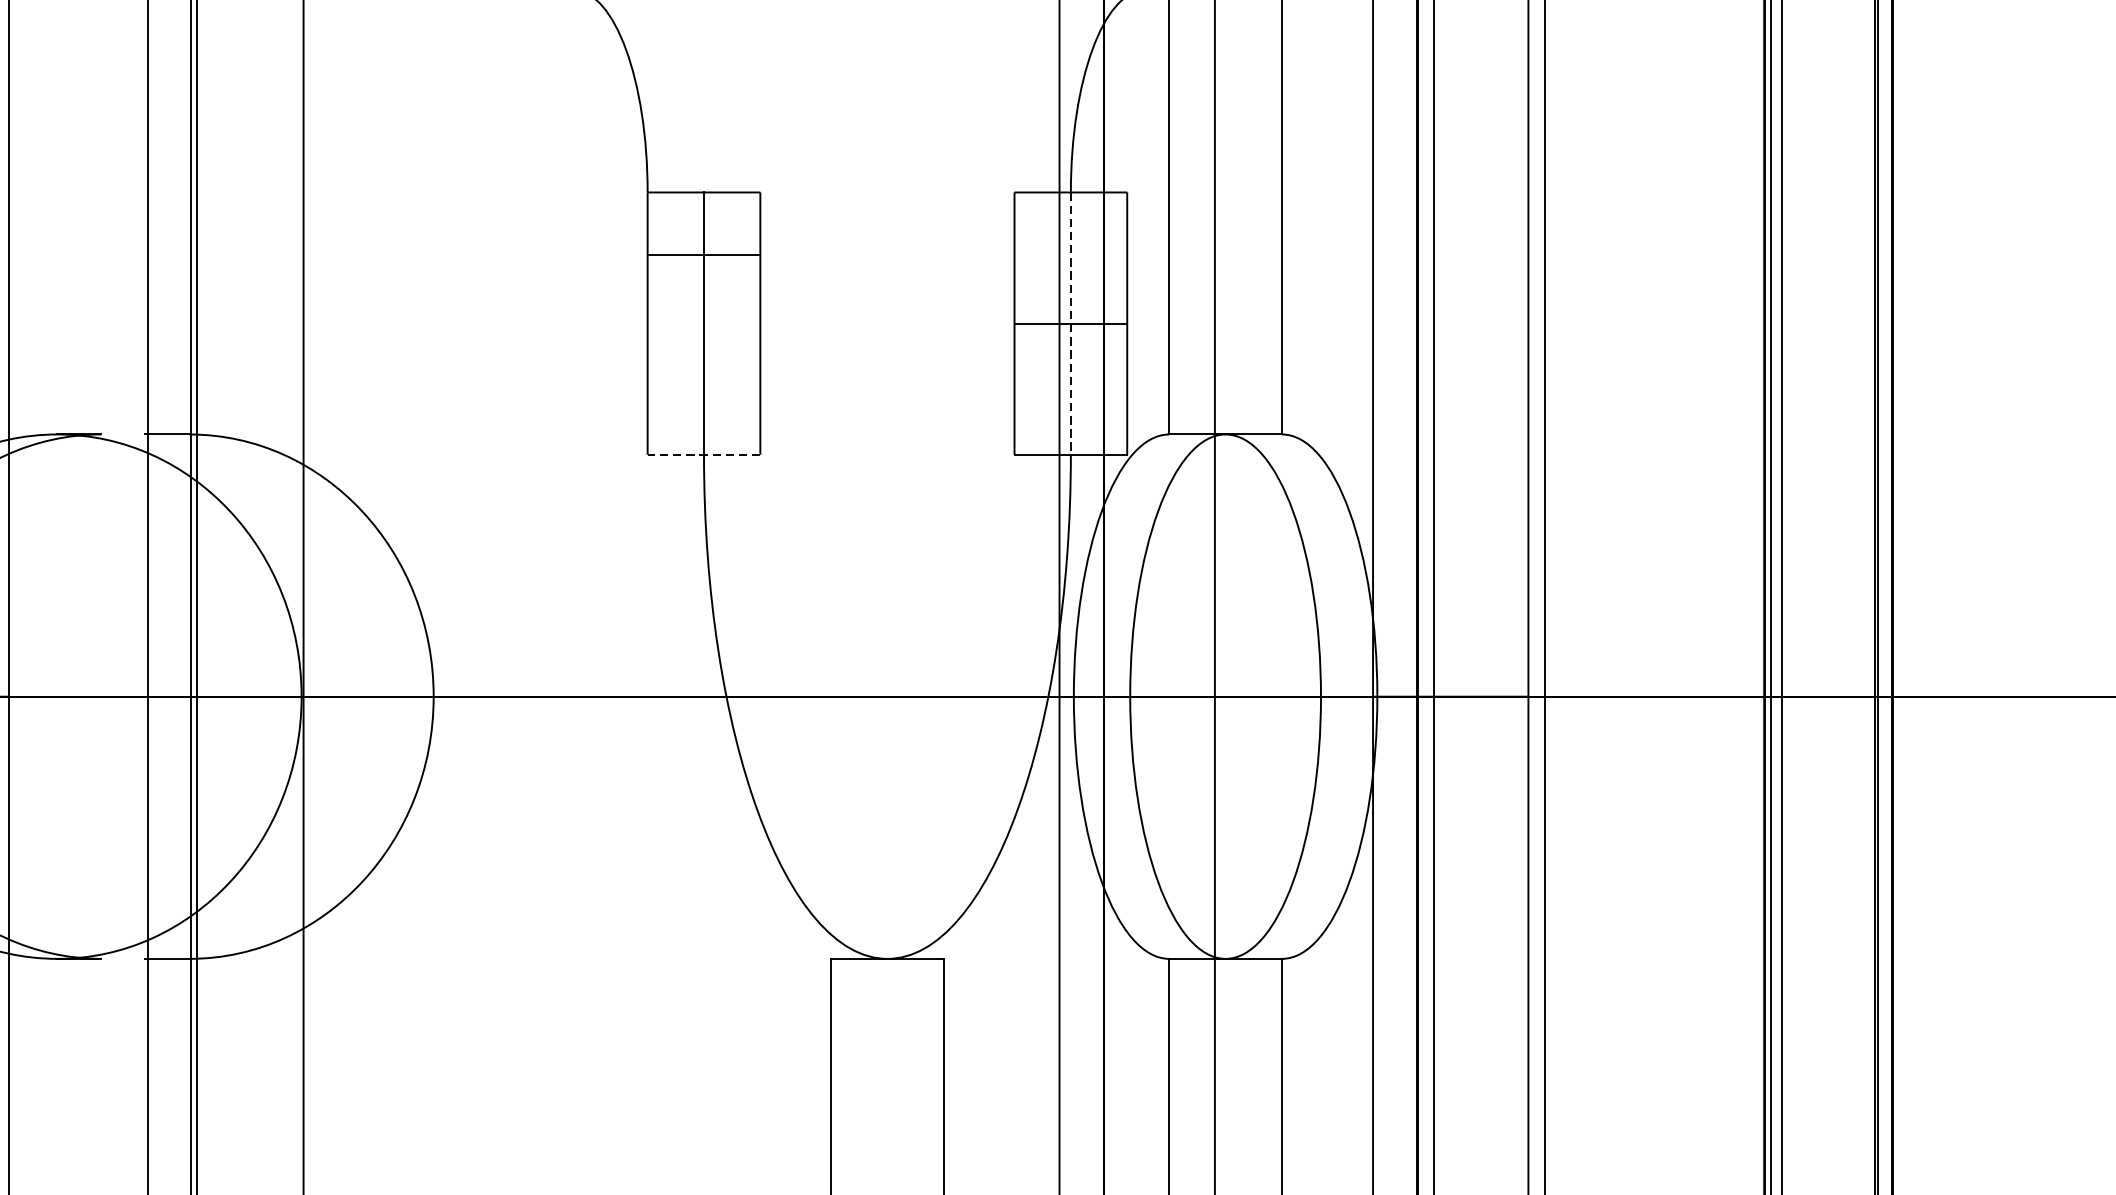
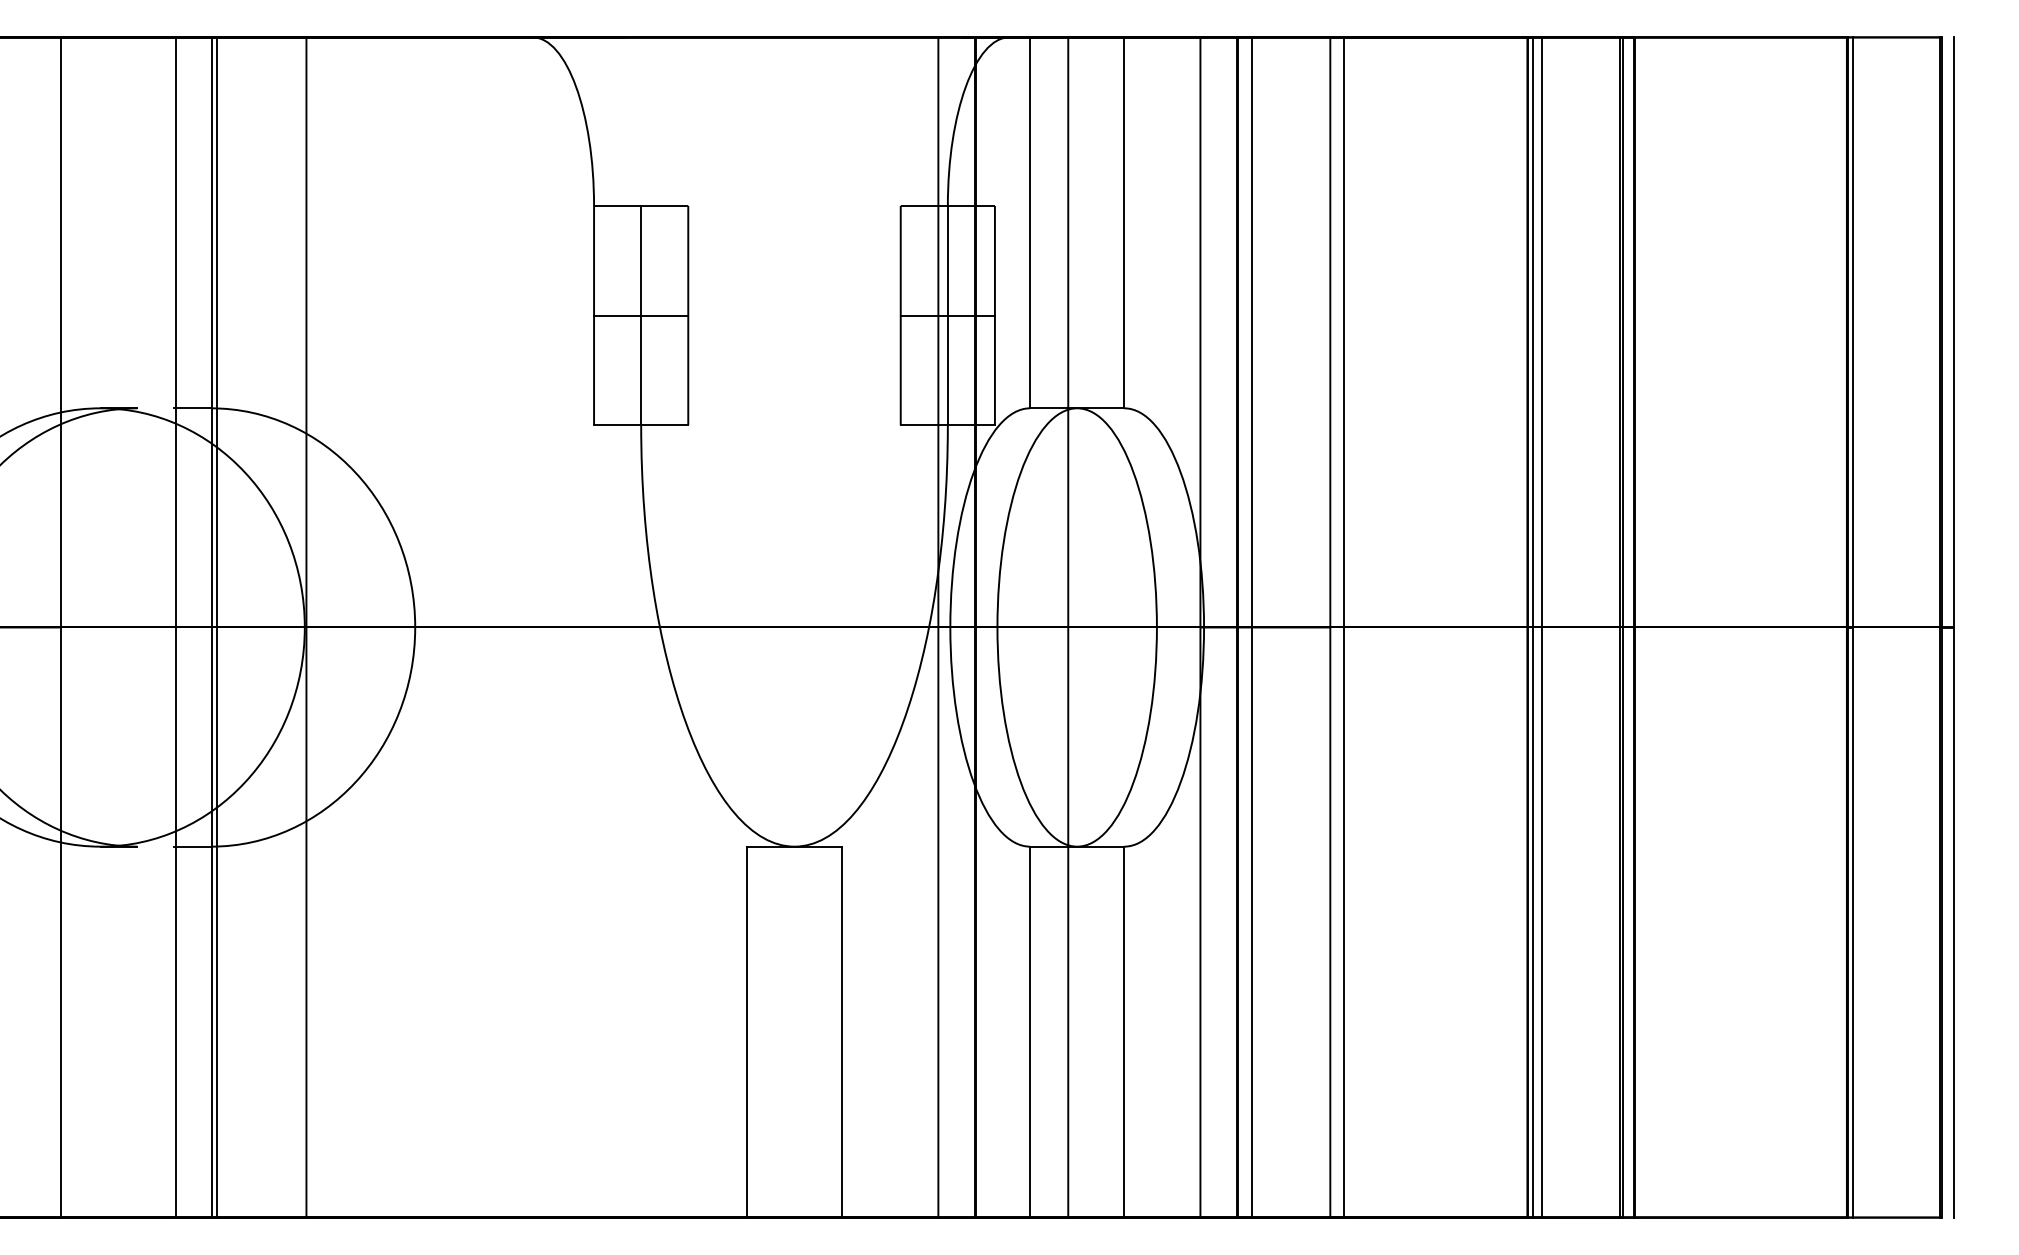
line: (704, 255) -> (641, 315), moved
line: (1070, 323) -> (947, 315), dashed -> solid
line: (703, 455) -> (640, 425), dashed -> solid

